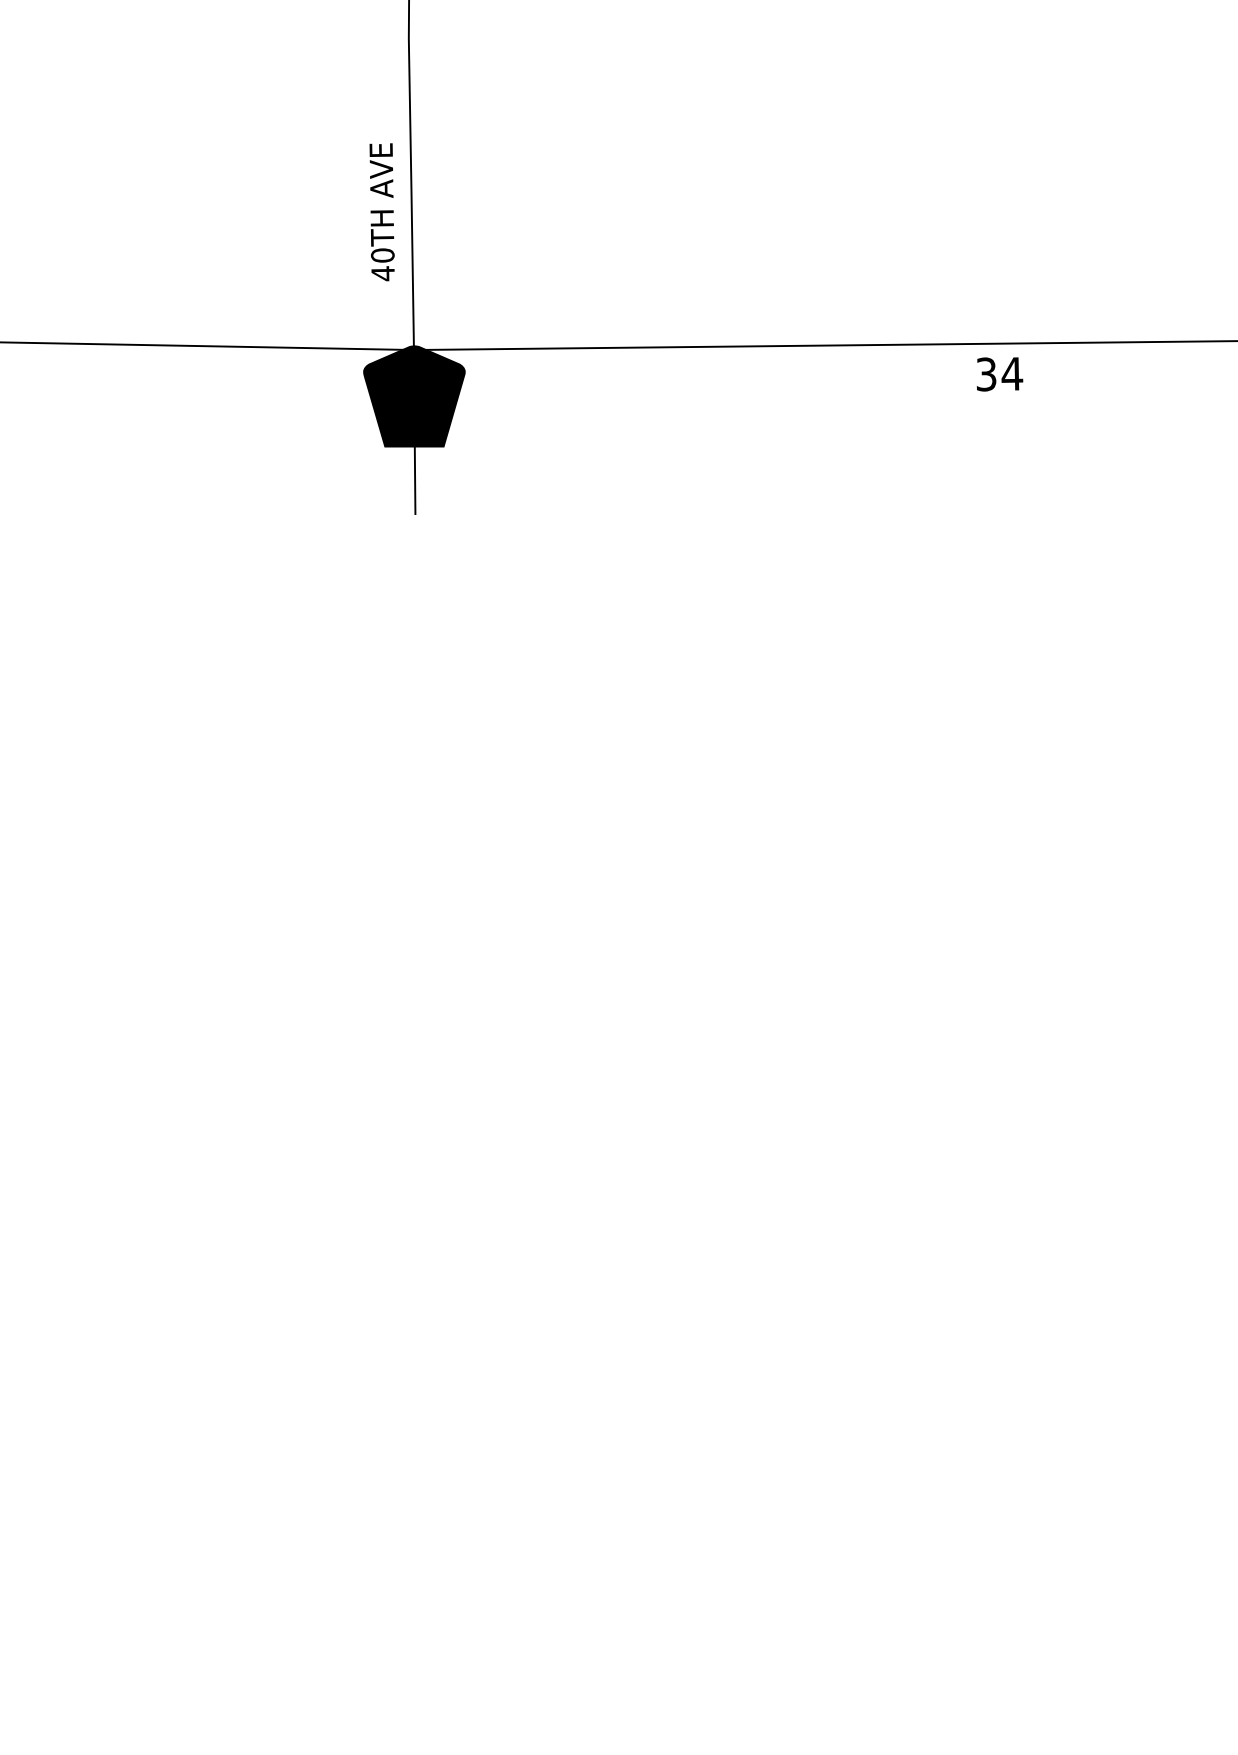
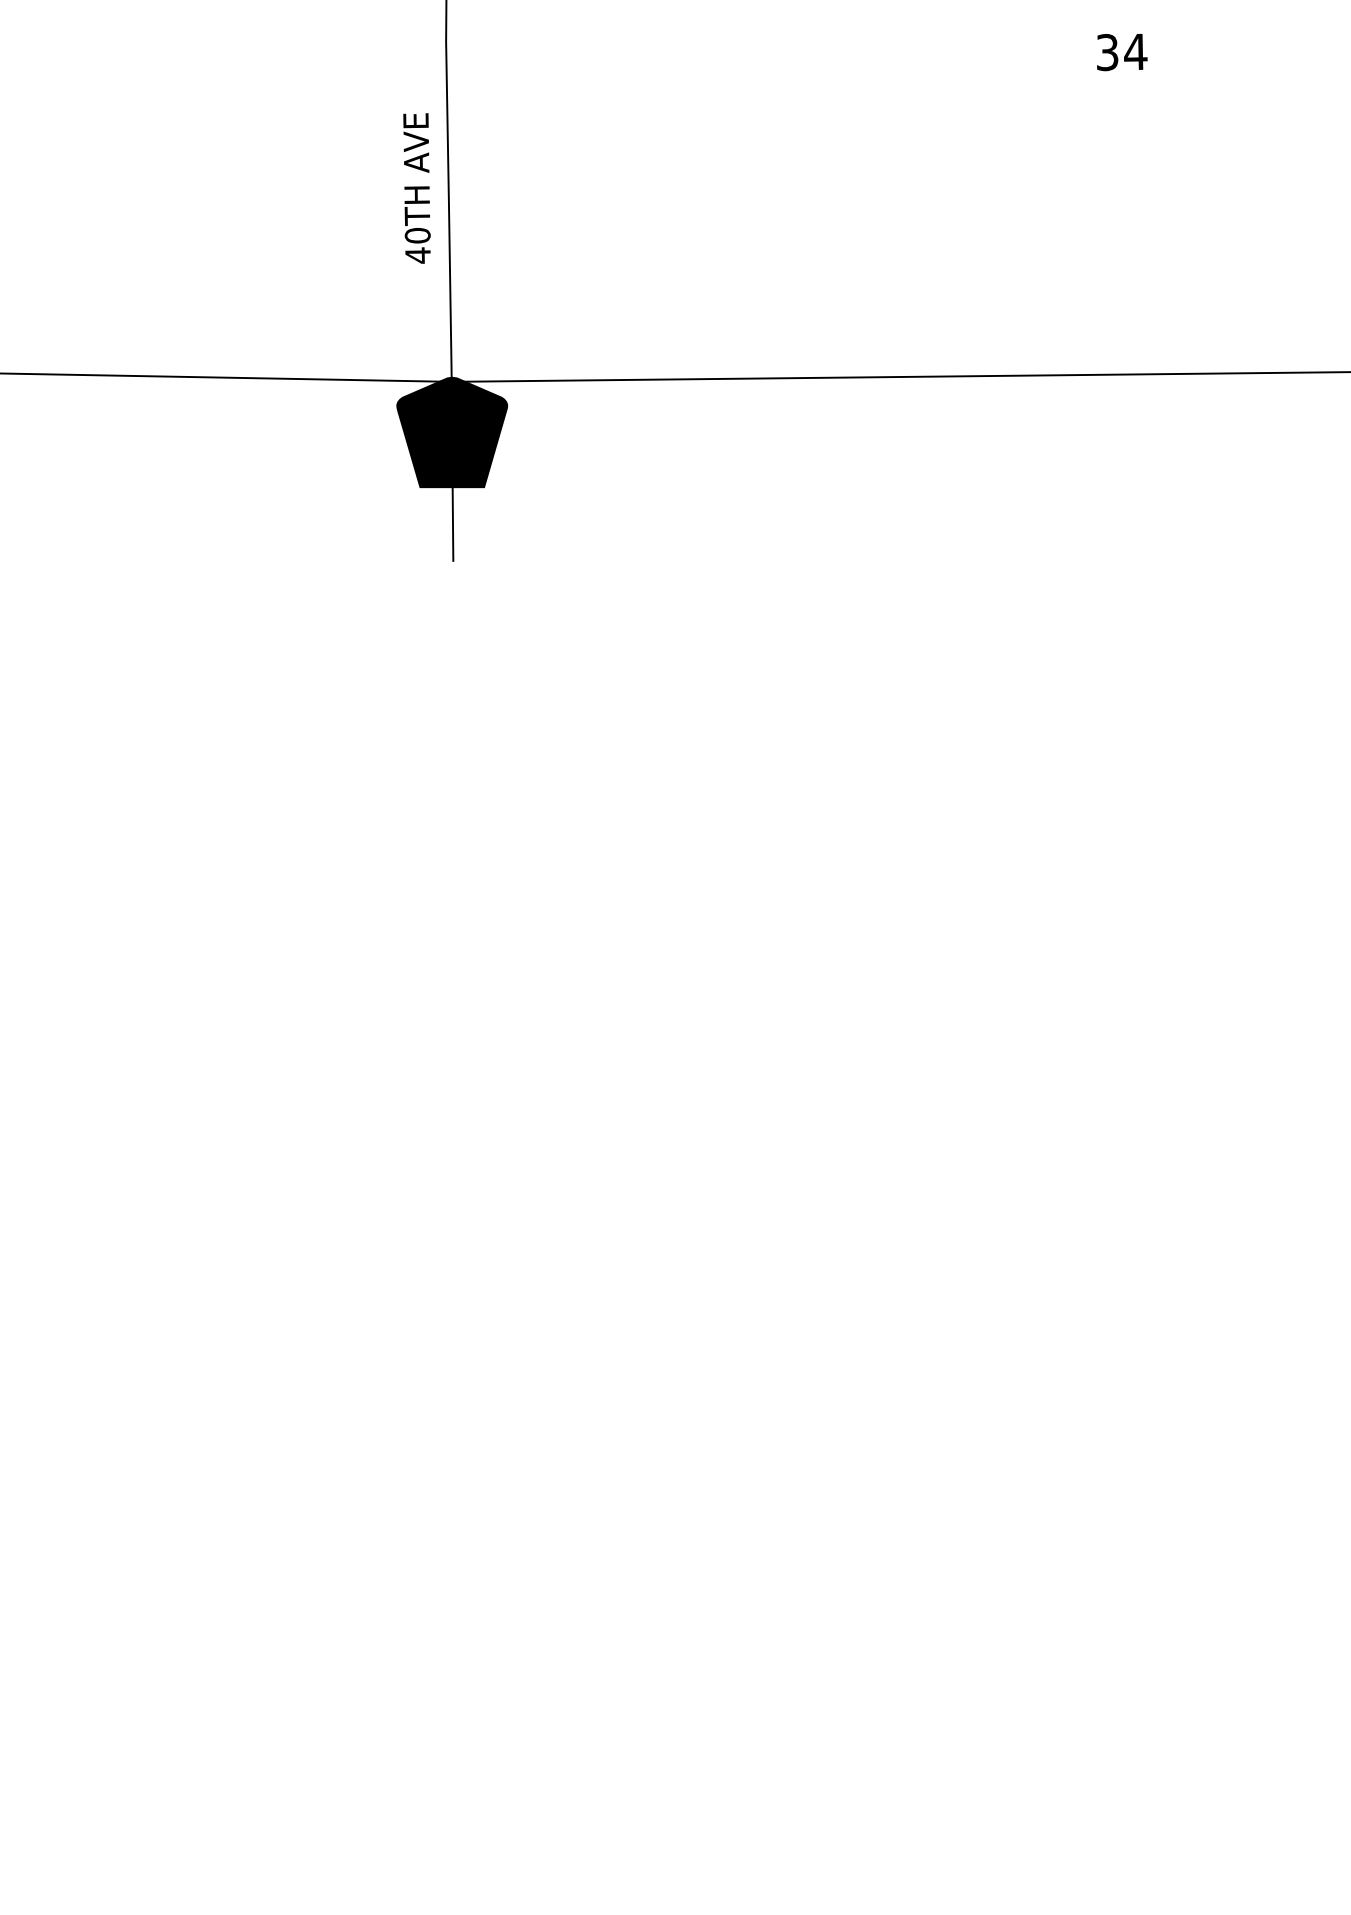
text: (381, 212) -> (416, 188), moved
text: (1000, 374) -> (1122, 52), moved

